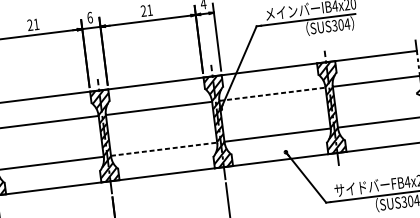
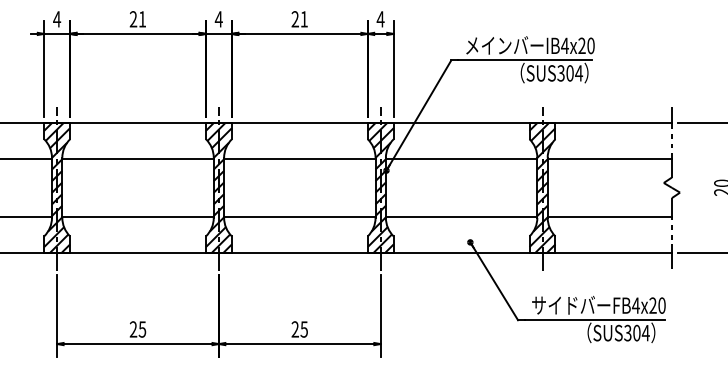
text: (89, 17) -> (218, 19), 6 -> 4
line: (272, 94) -> (461, 158), dashed -> solid
line: (163, 148) -> (299, 216), dashed -> solid

